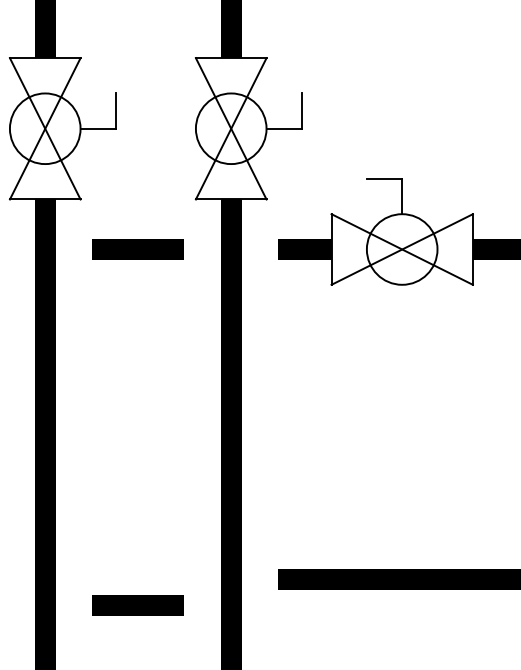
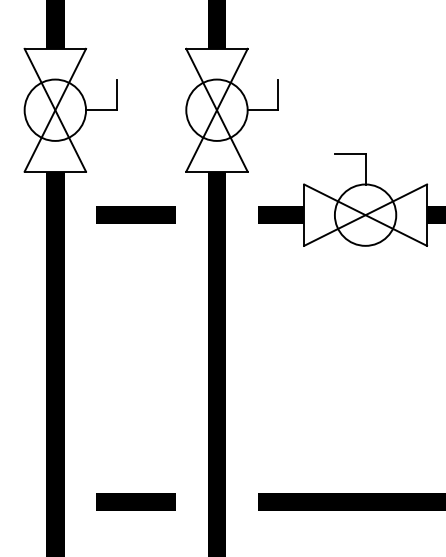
line: (137, 605) -> (135, 501), moved

